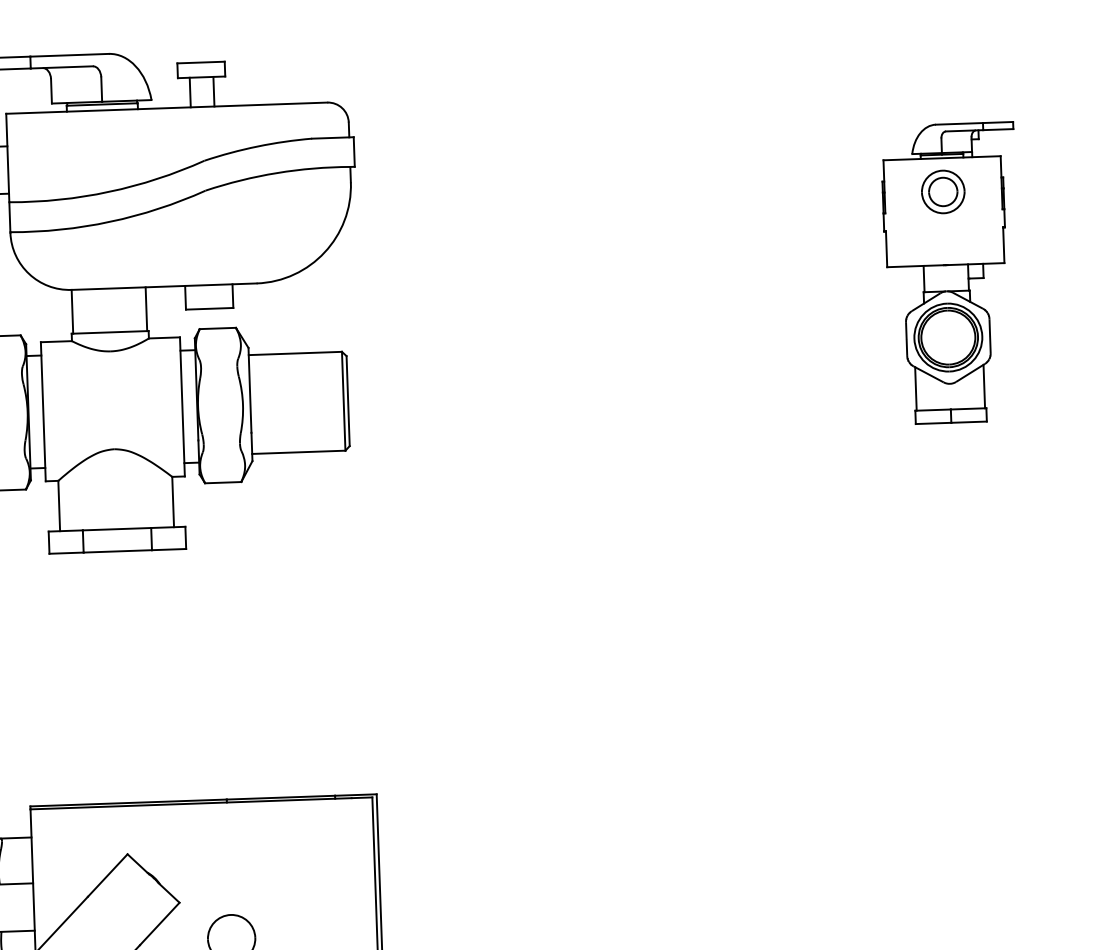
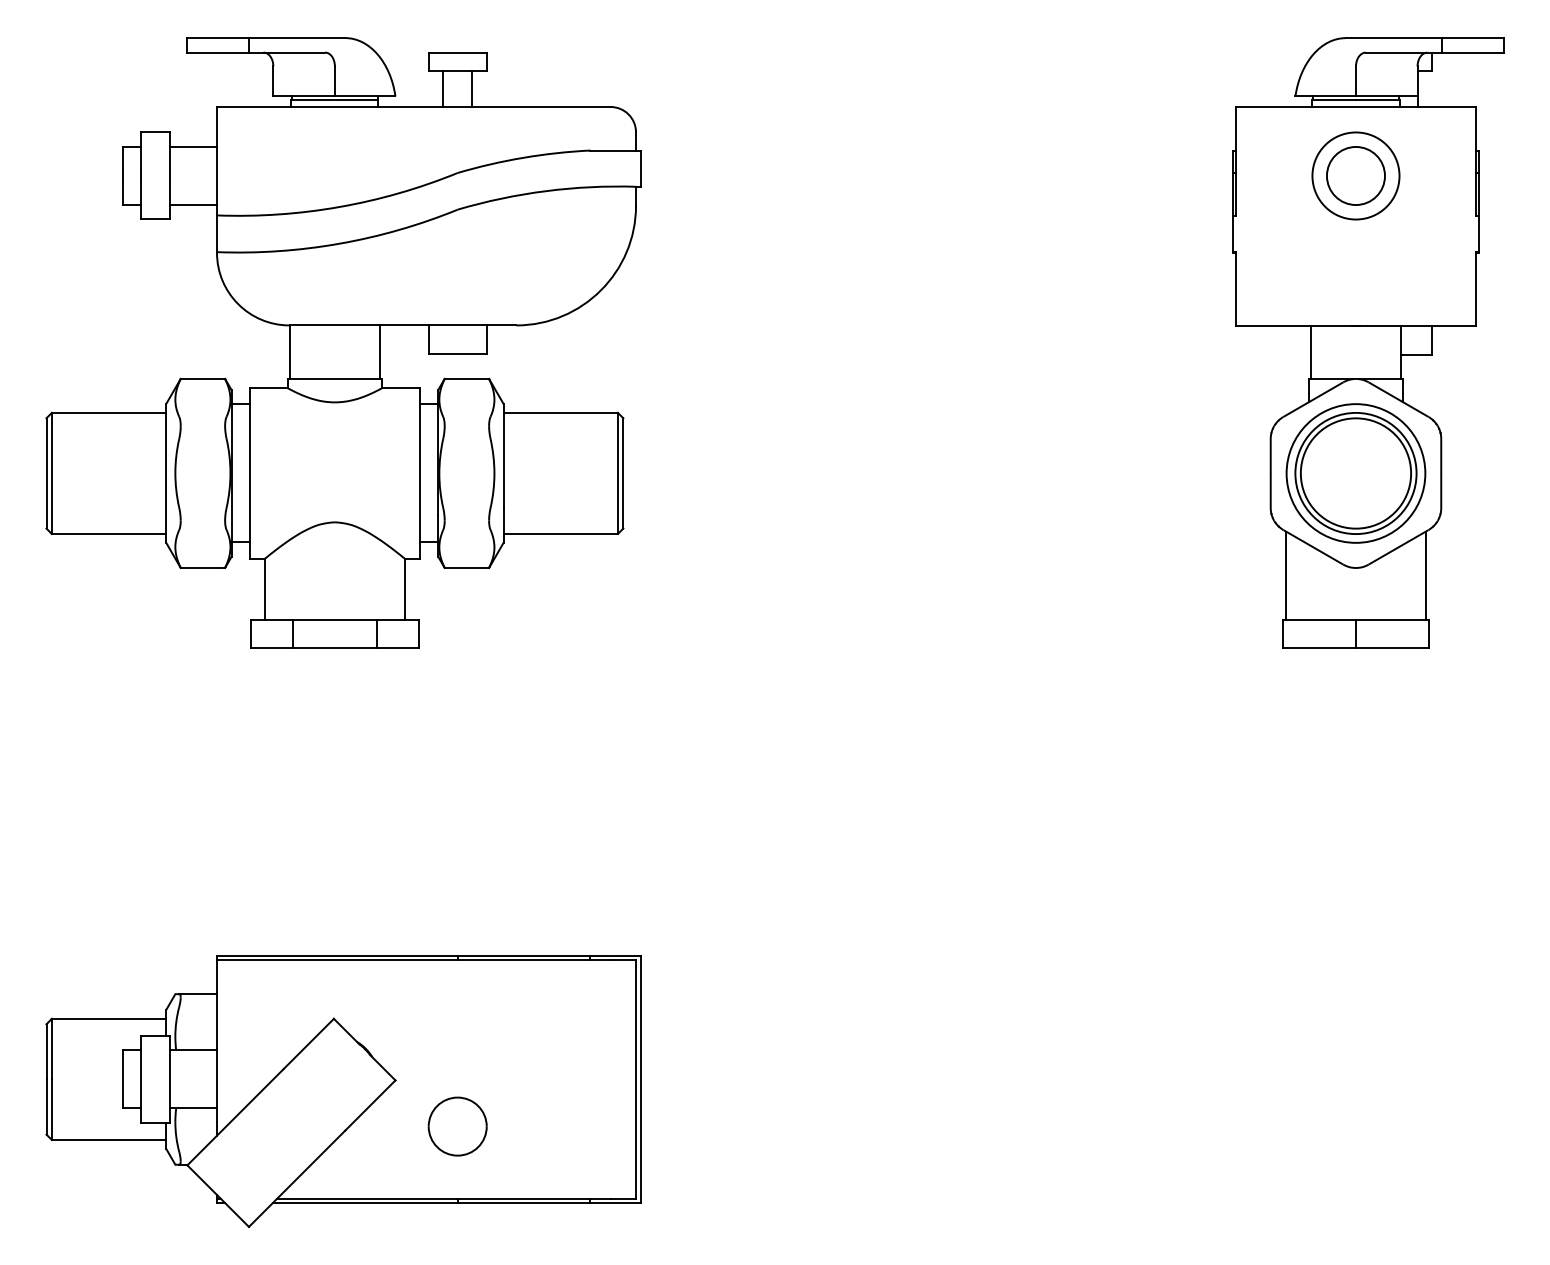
part: (952, 273) -> (1368, 342), size x1.67

